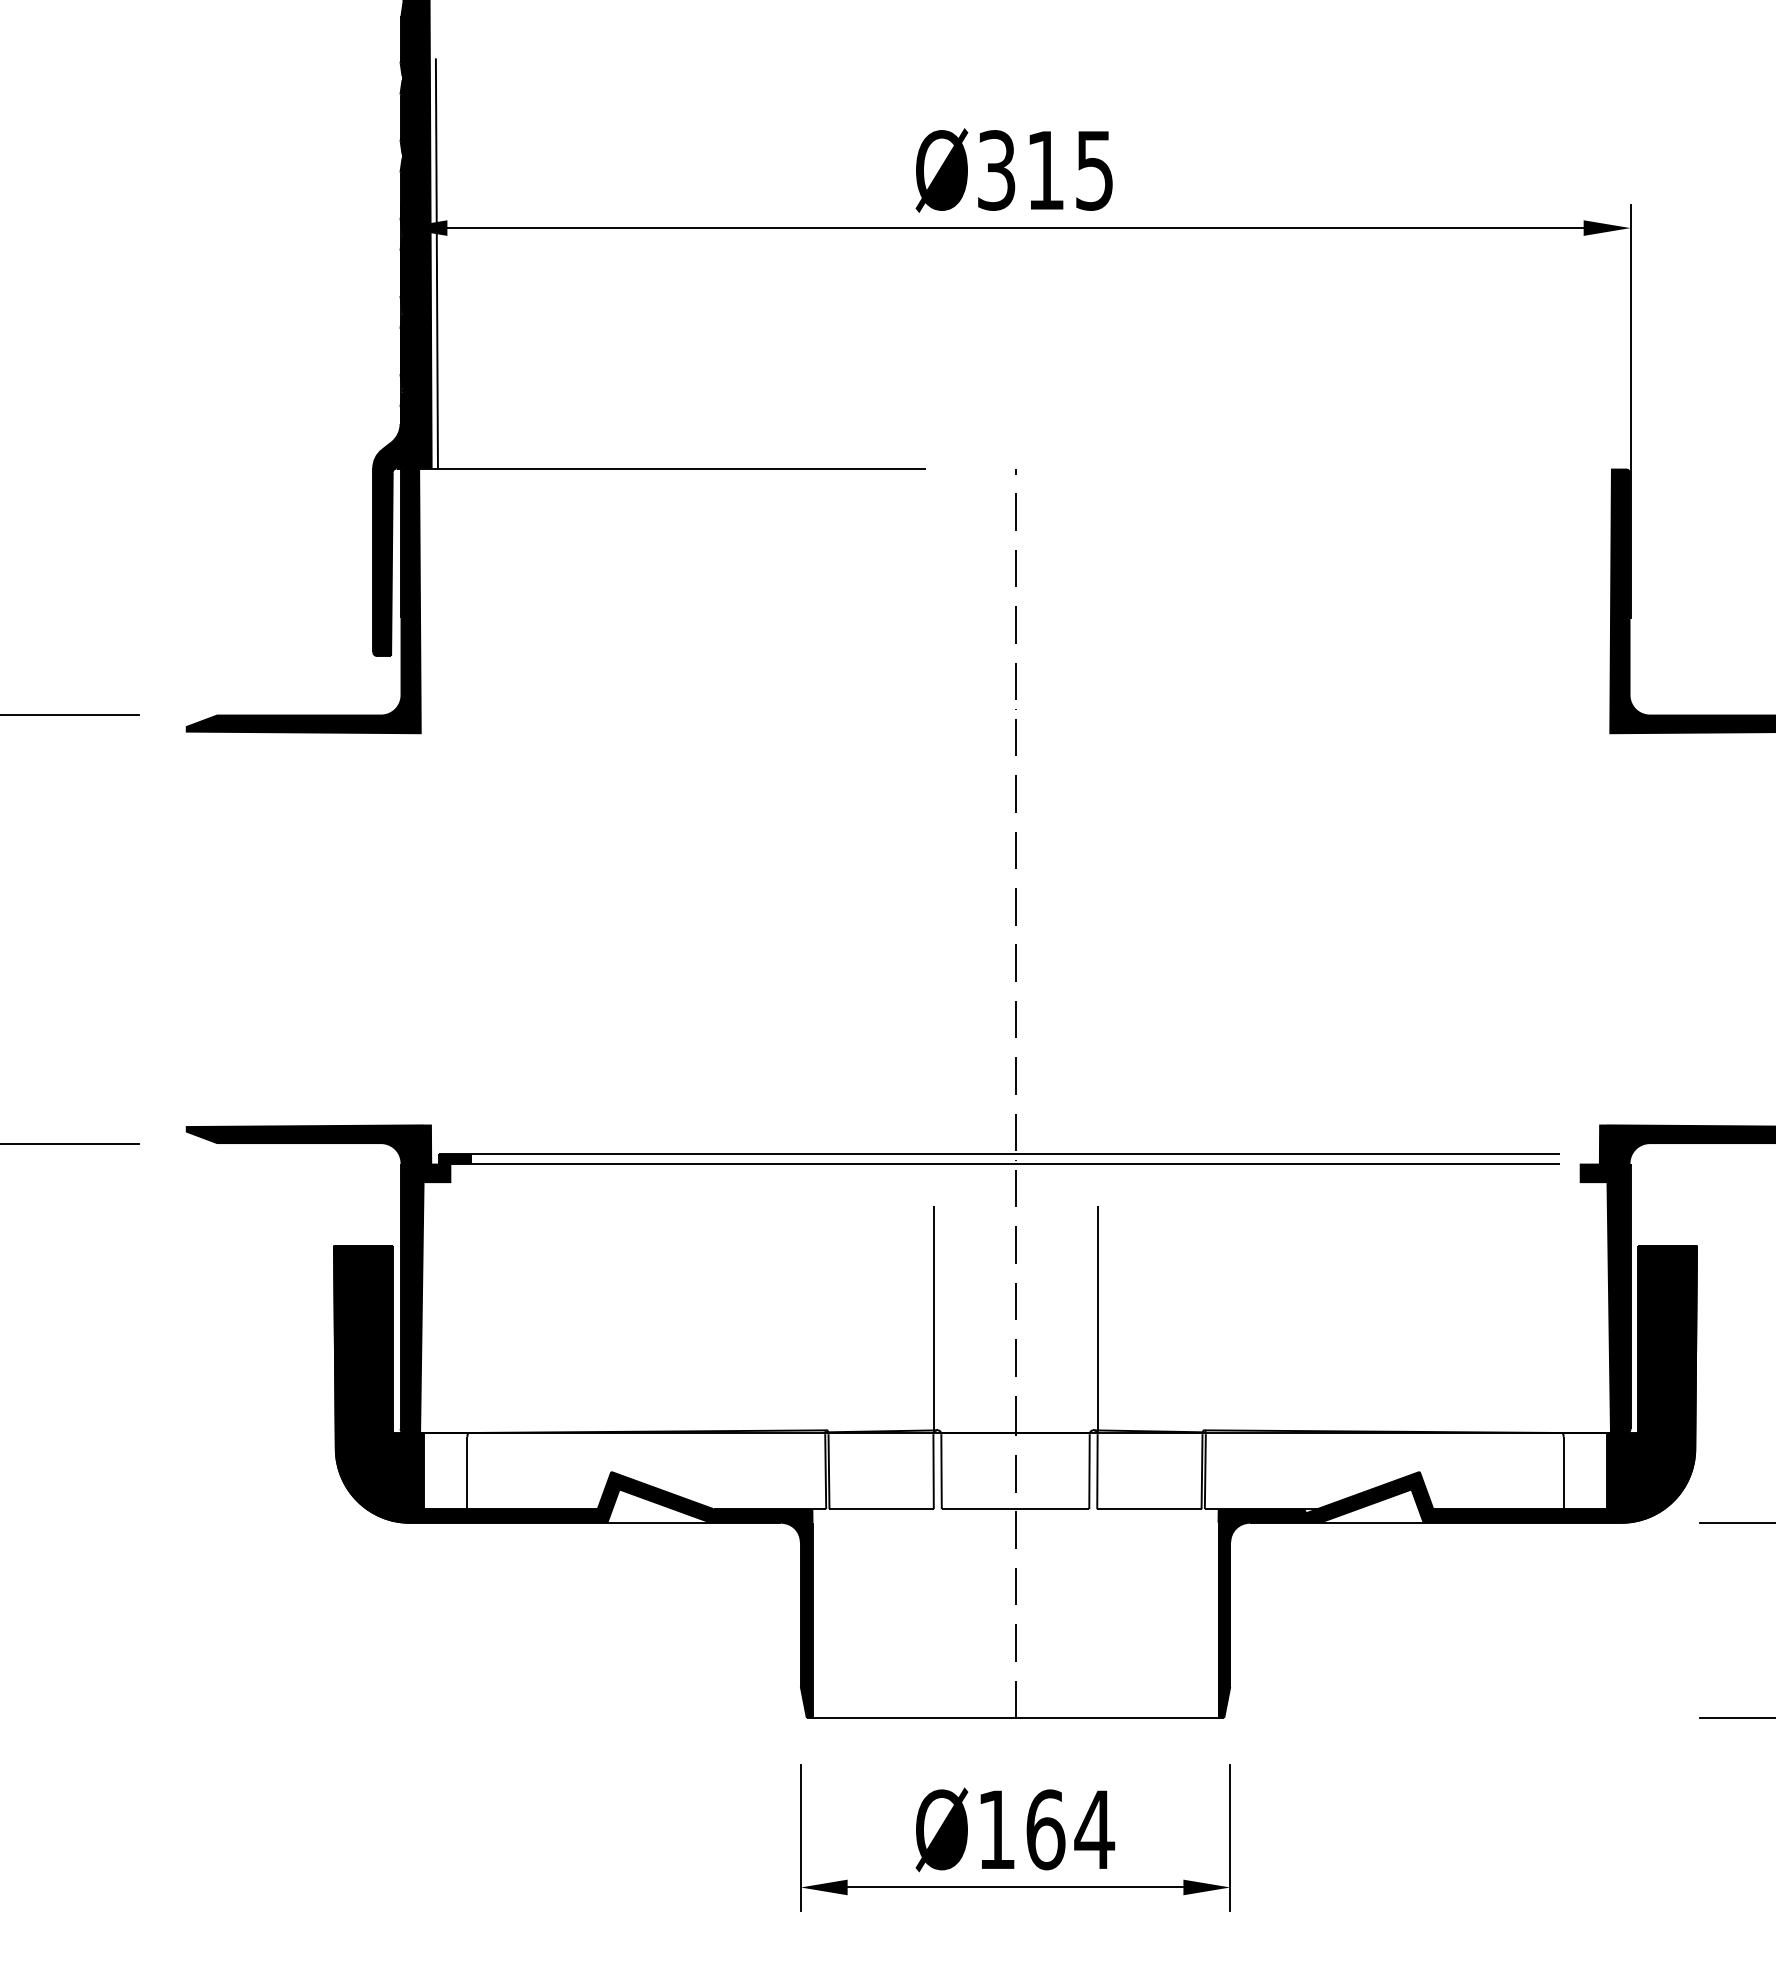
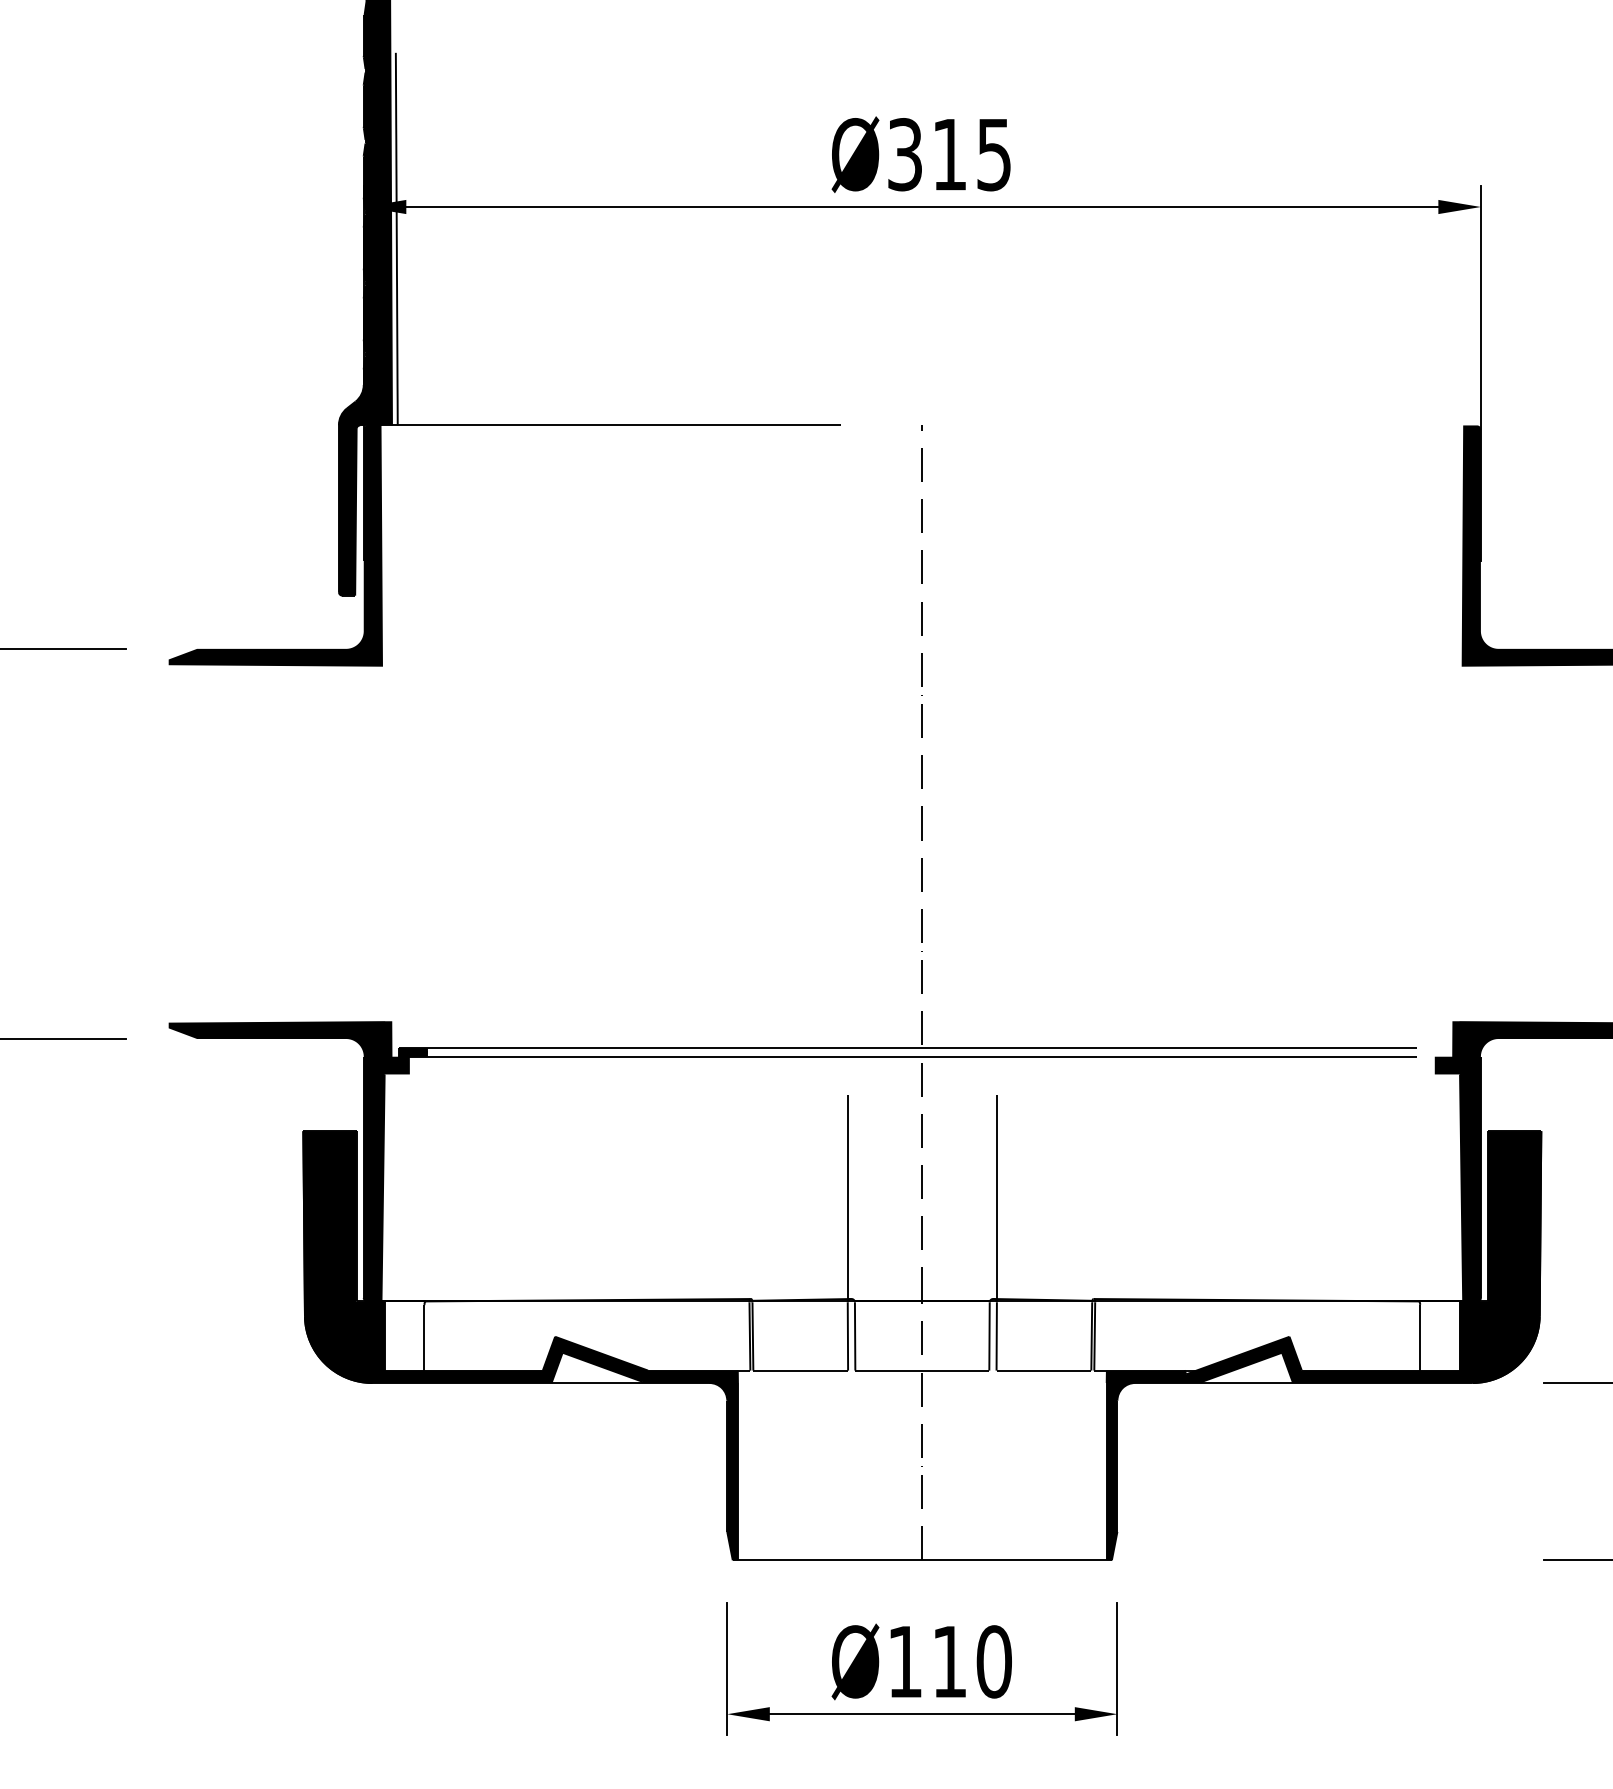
text: (1070, 1829) -> (972, 1661), Ø164 -> Ø110

